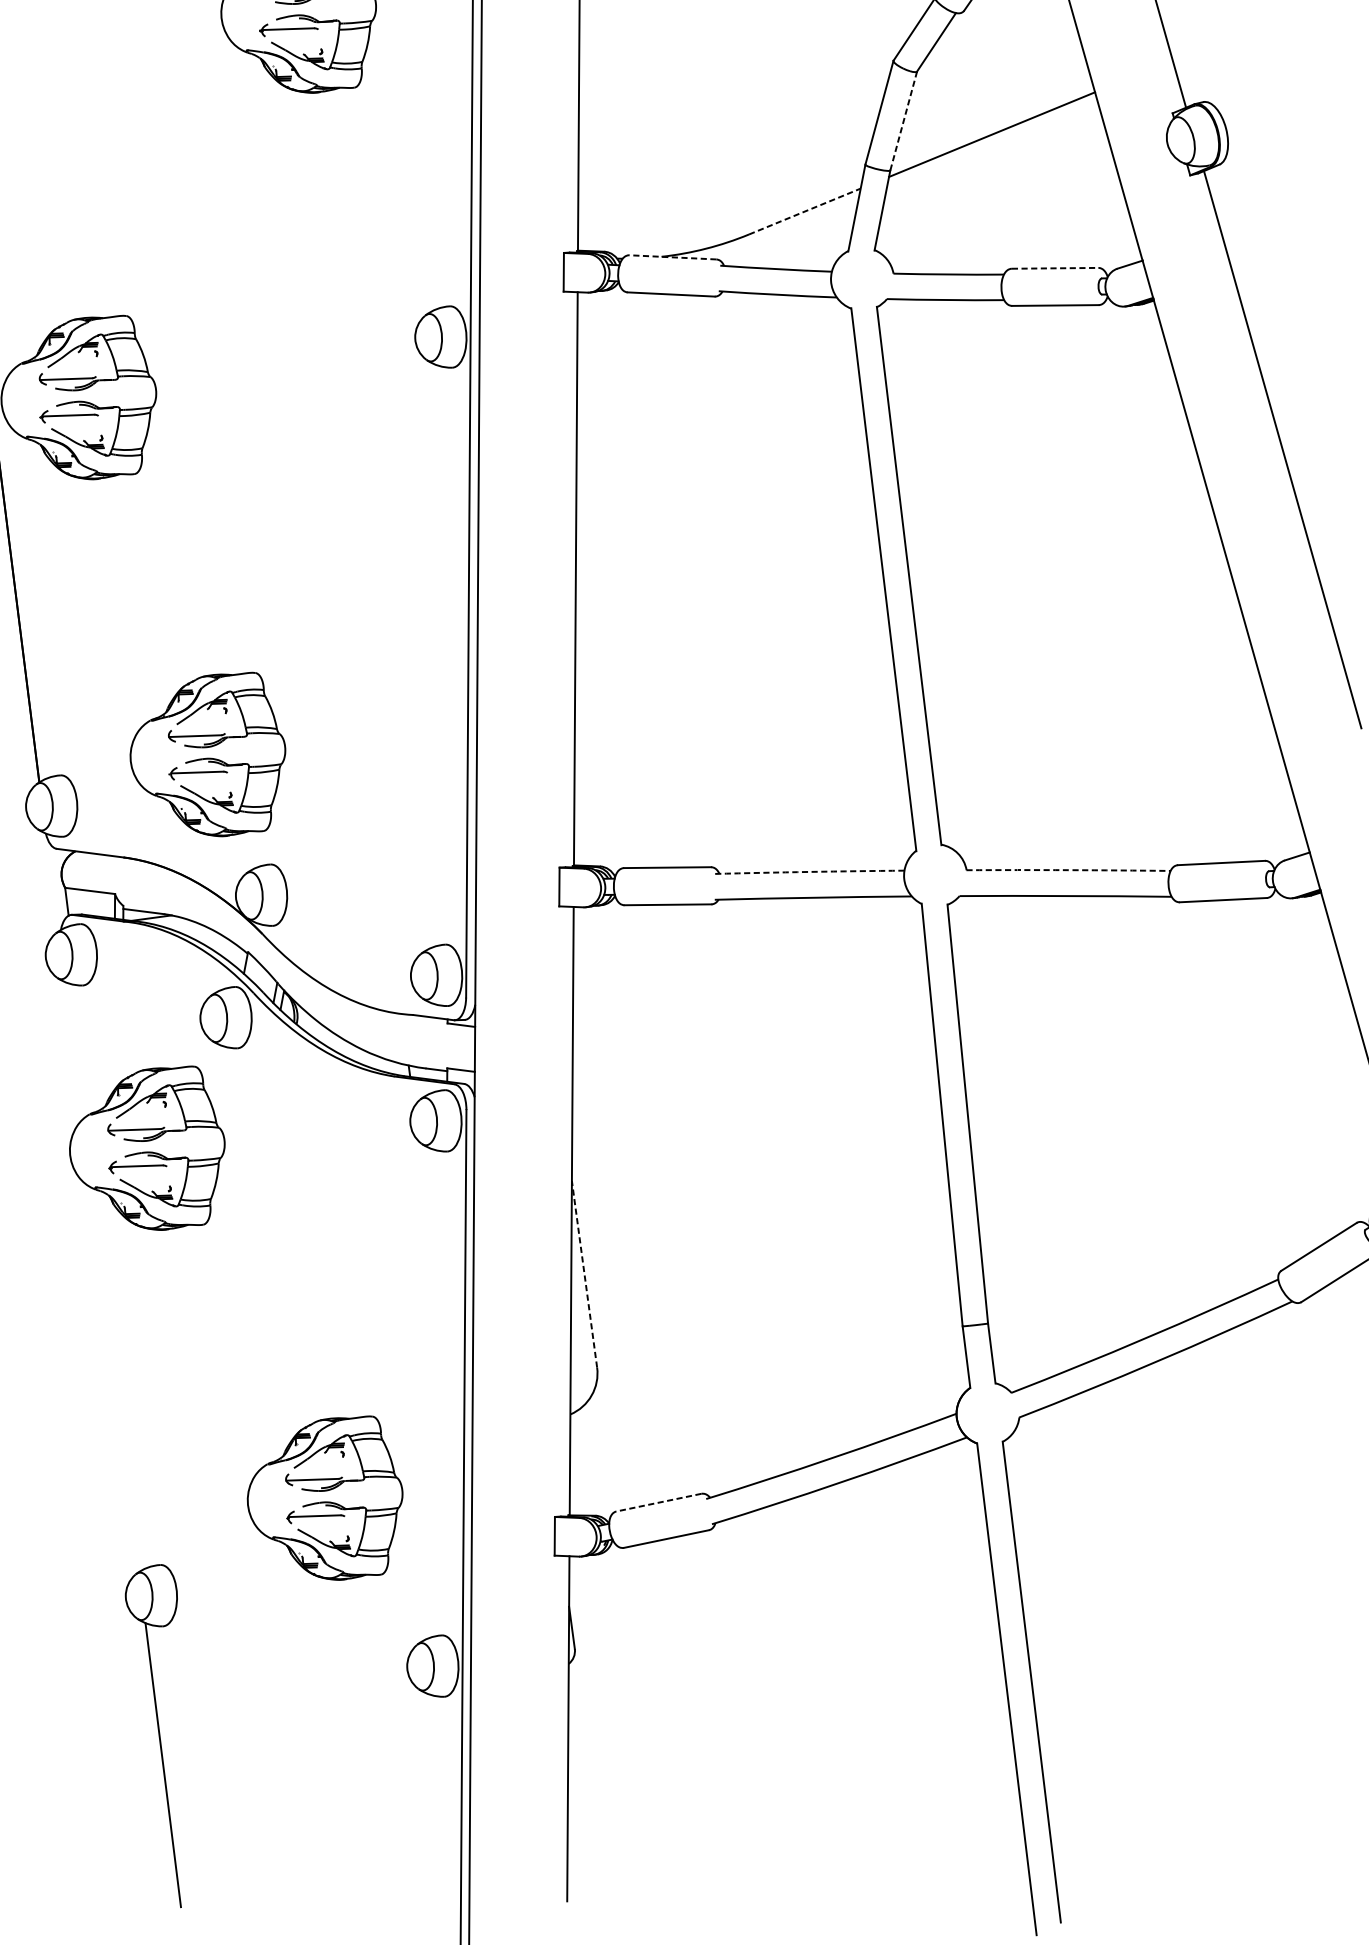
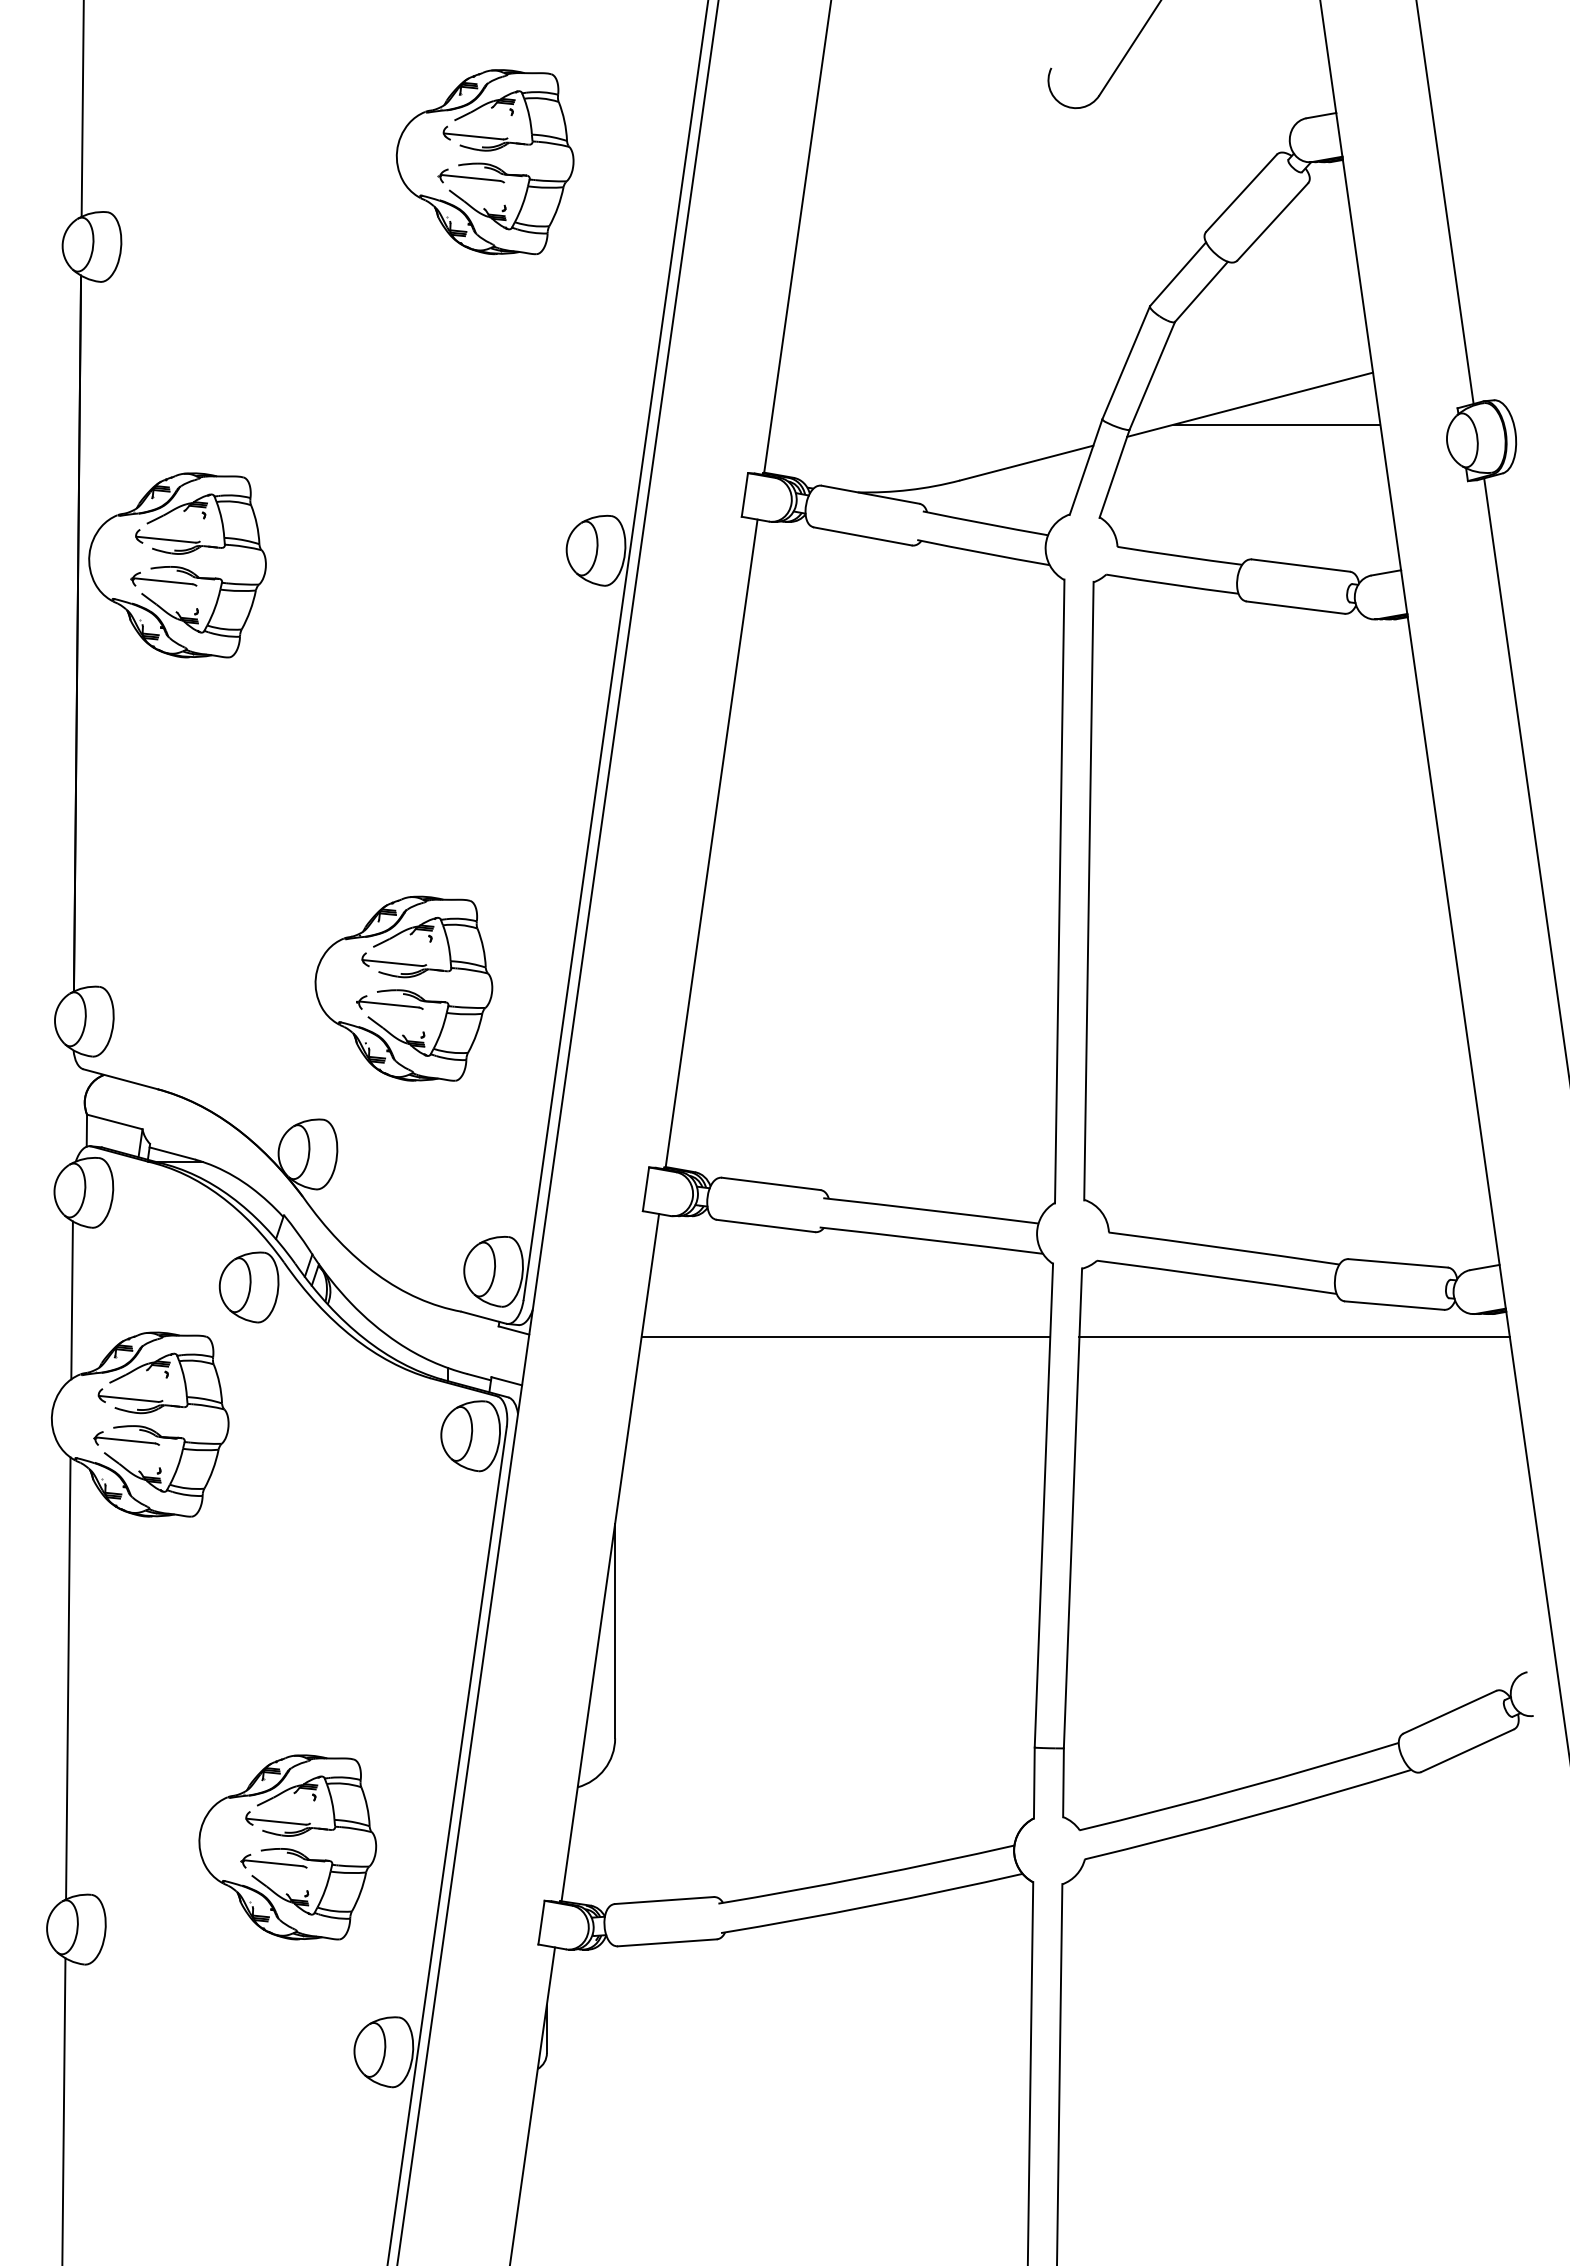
line: (903, 120) -> (1152, 375), dashed -> solid
line: (1018, 148) -> (1277, 424), added
line: (804, 211) -> (1026, 463), dashed -> solid
line: (672, 257) -> (870, 494), dashed -> solid
line: (1055, 268) -> (1301, 565), dashed -> solid
part: (207, 756) -> (403, 988), moved
line: (1068, 870) -> (1224, 1248), dashed -> solid
arc: (809, 872) -> (930, 1210), dashed -> solid
line: (1140, 939) -> (1294, 1337), added
line: (750, 992) -> (845, 1337), added
line: (73, 1051) -> (71, 1300), added
line: (584, 1273) -> (615, 1630), dashed -> solid
line: (115, 1379) -> (68, 1678), added
line: (658, 1502) -> (663, 1900), dashed -> solid

